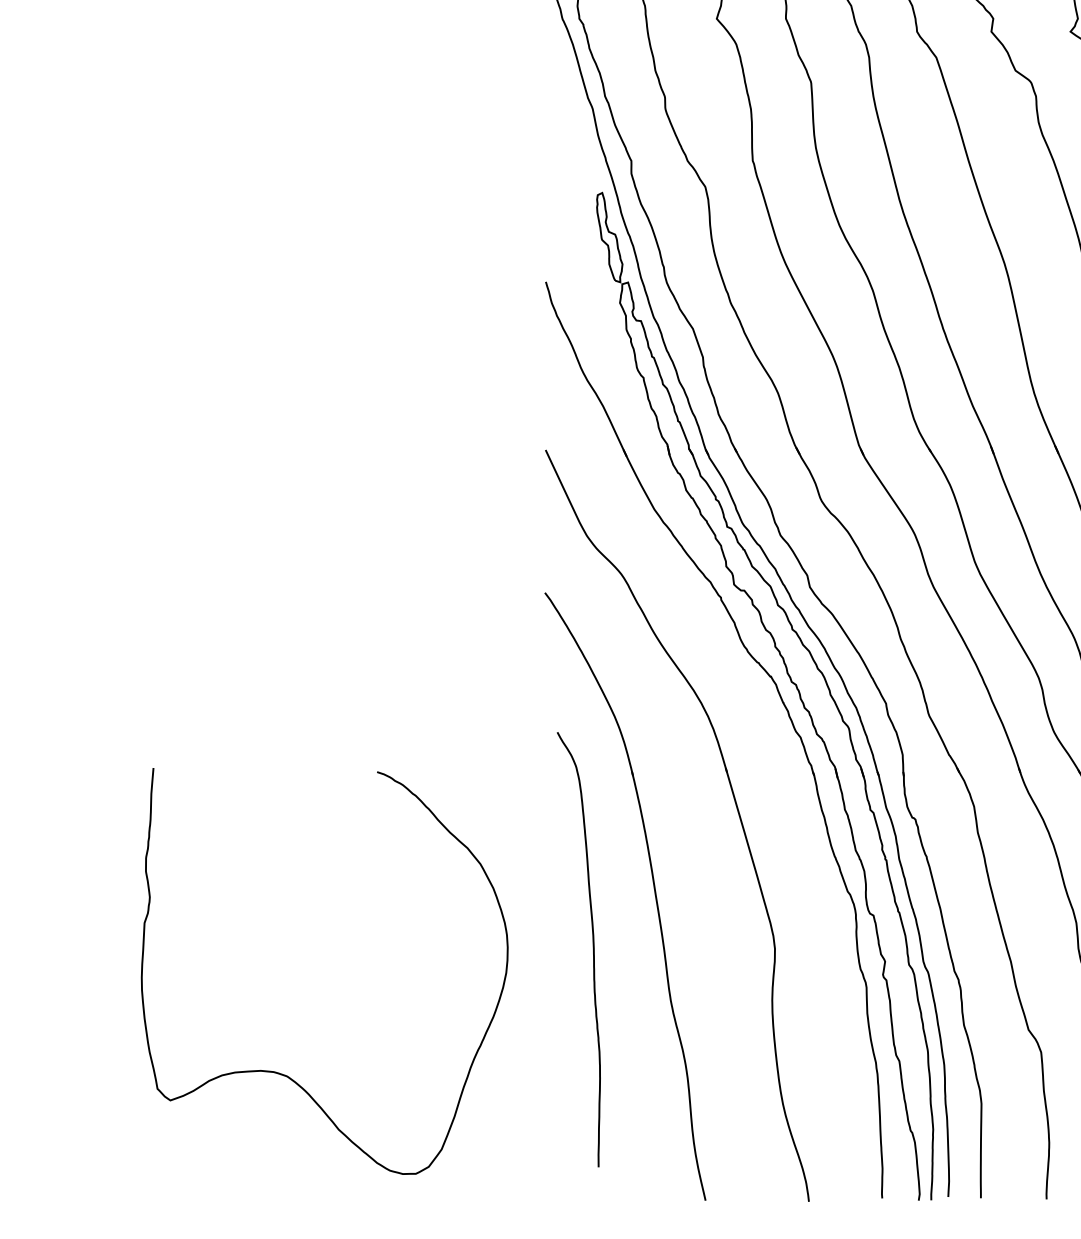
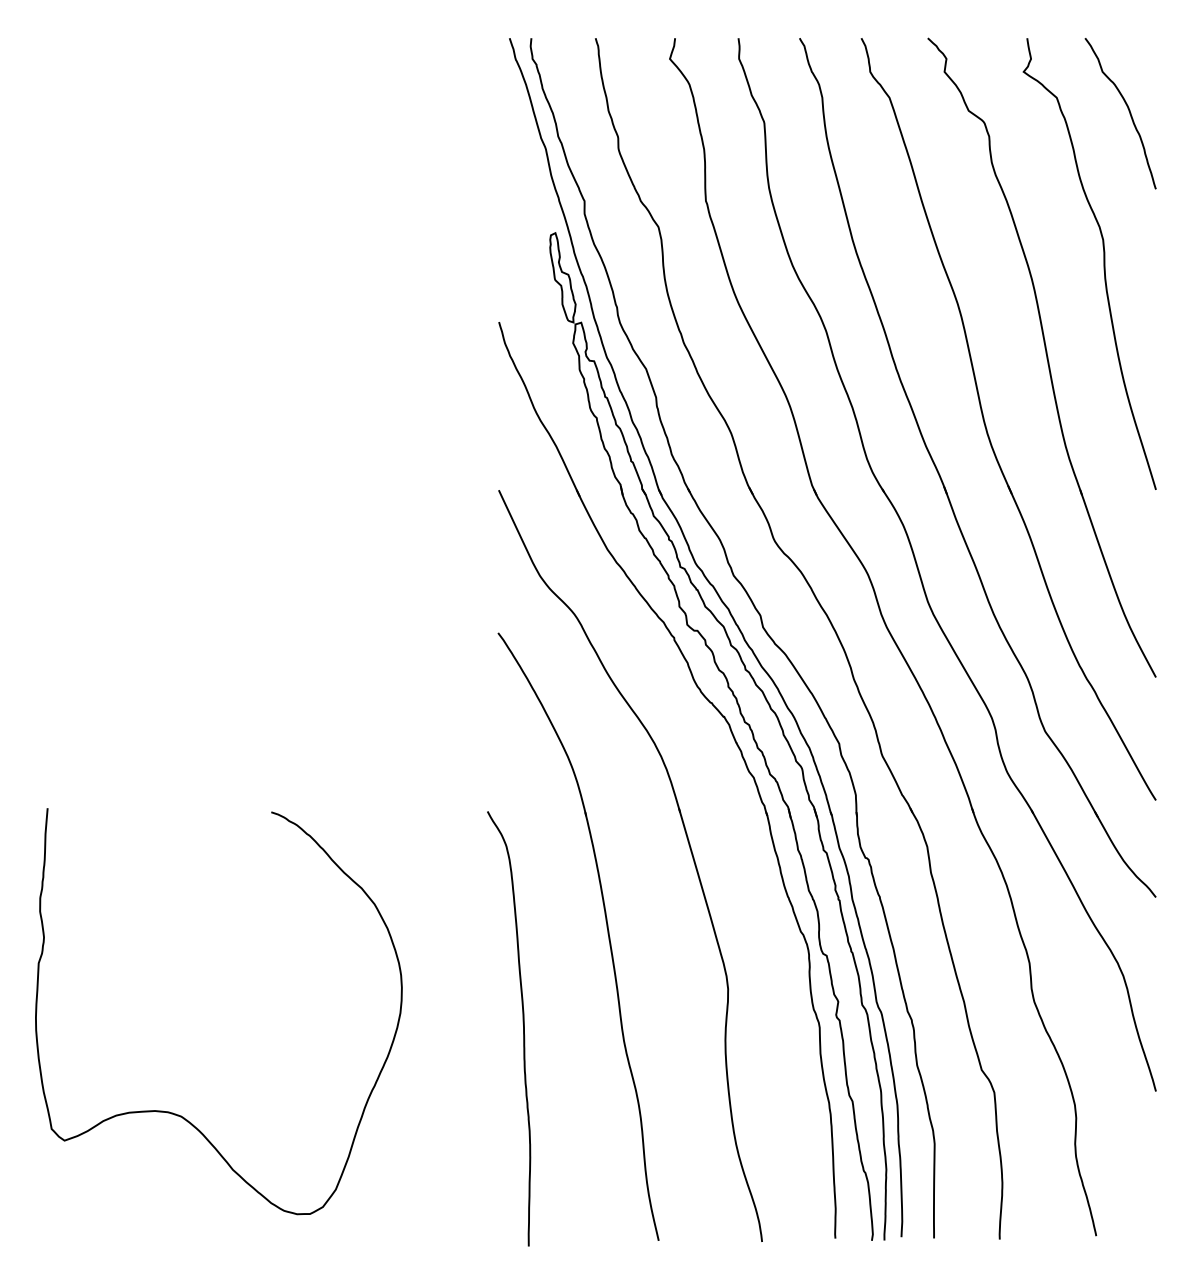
curve: (592, 944) -> (522, 1023), moved
curve: (287, 1075) -> (181, 1115), moved

